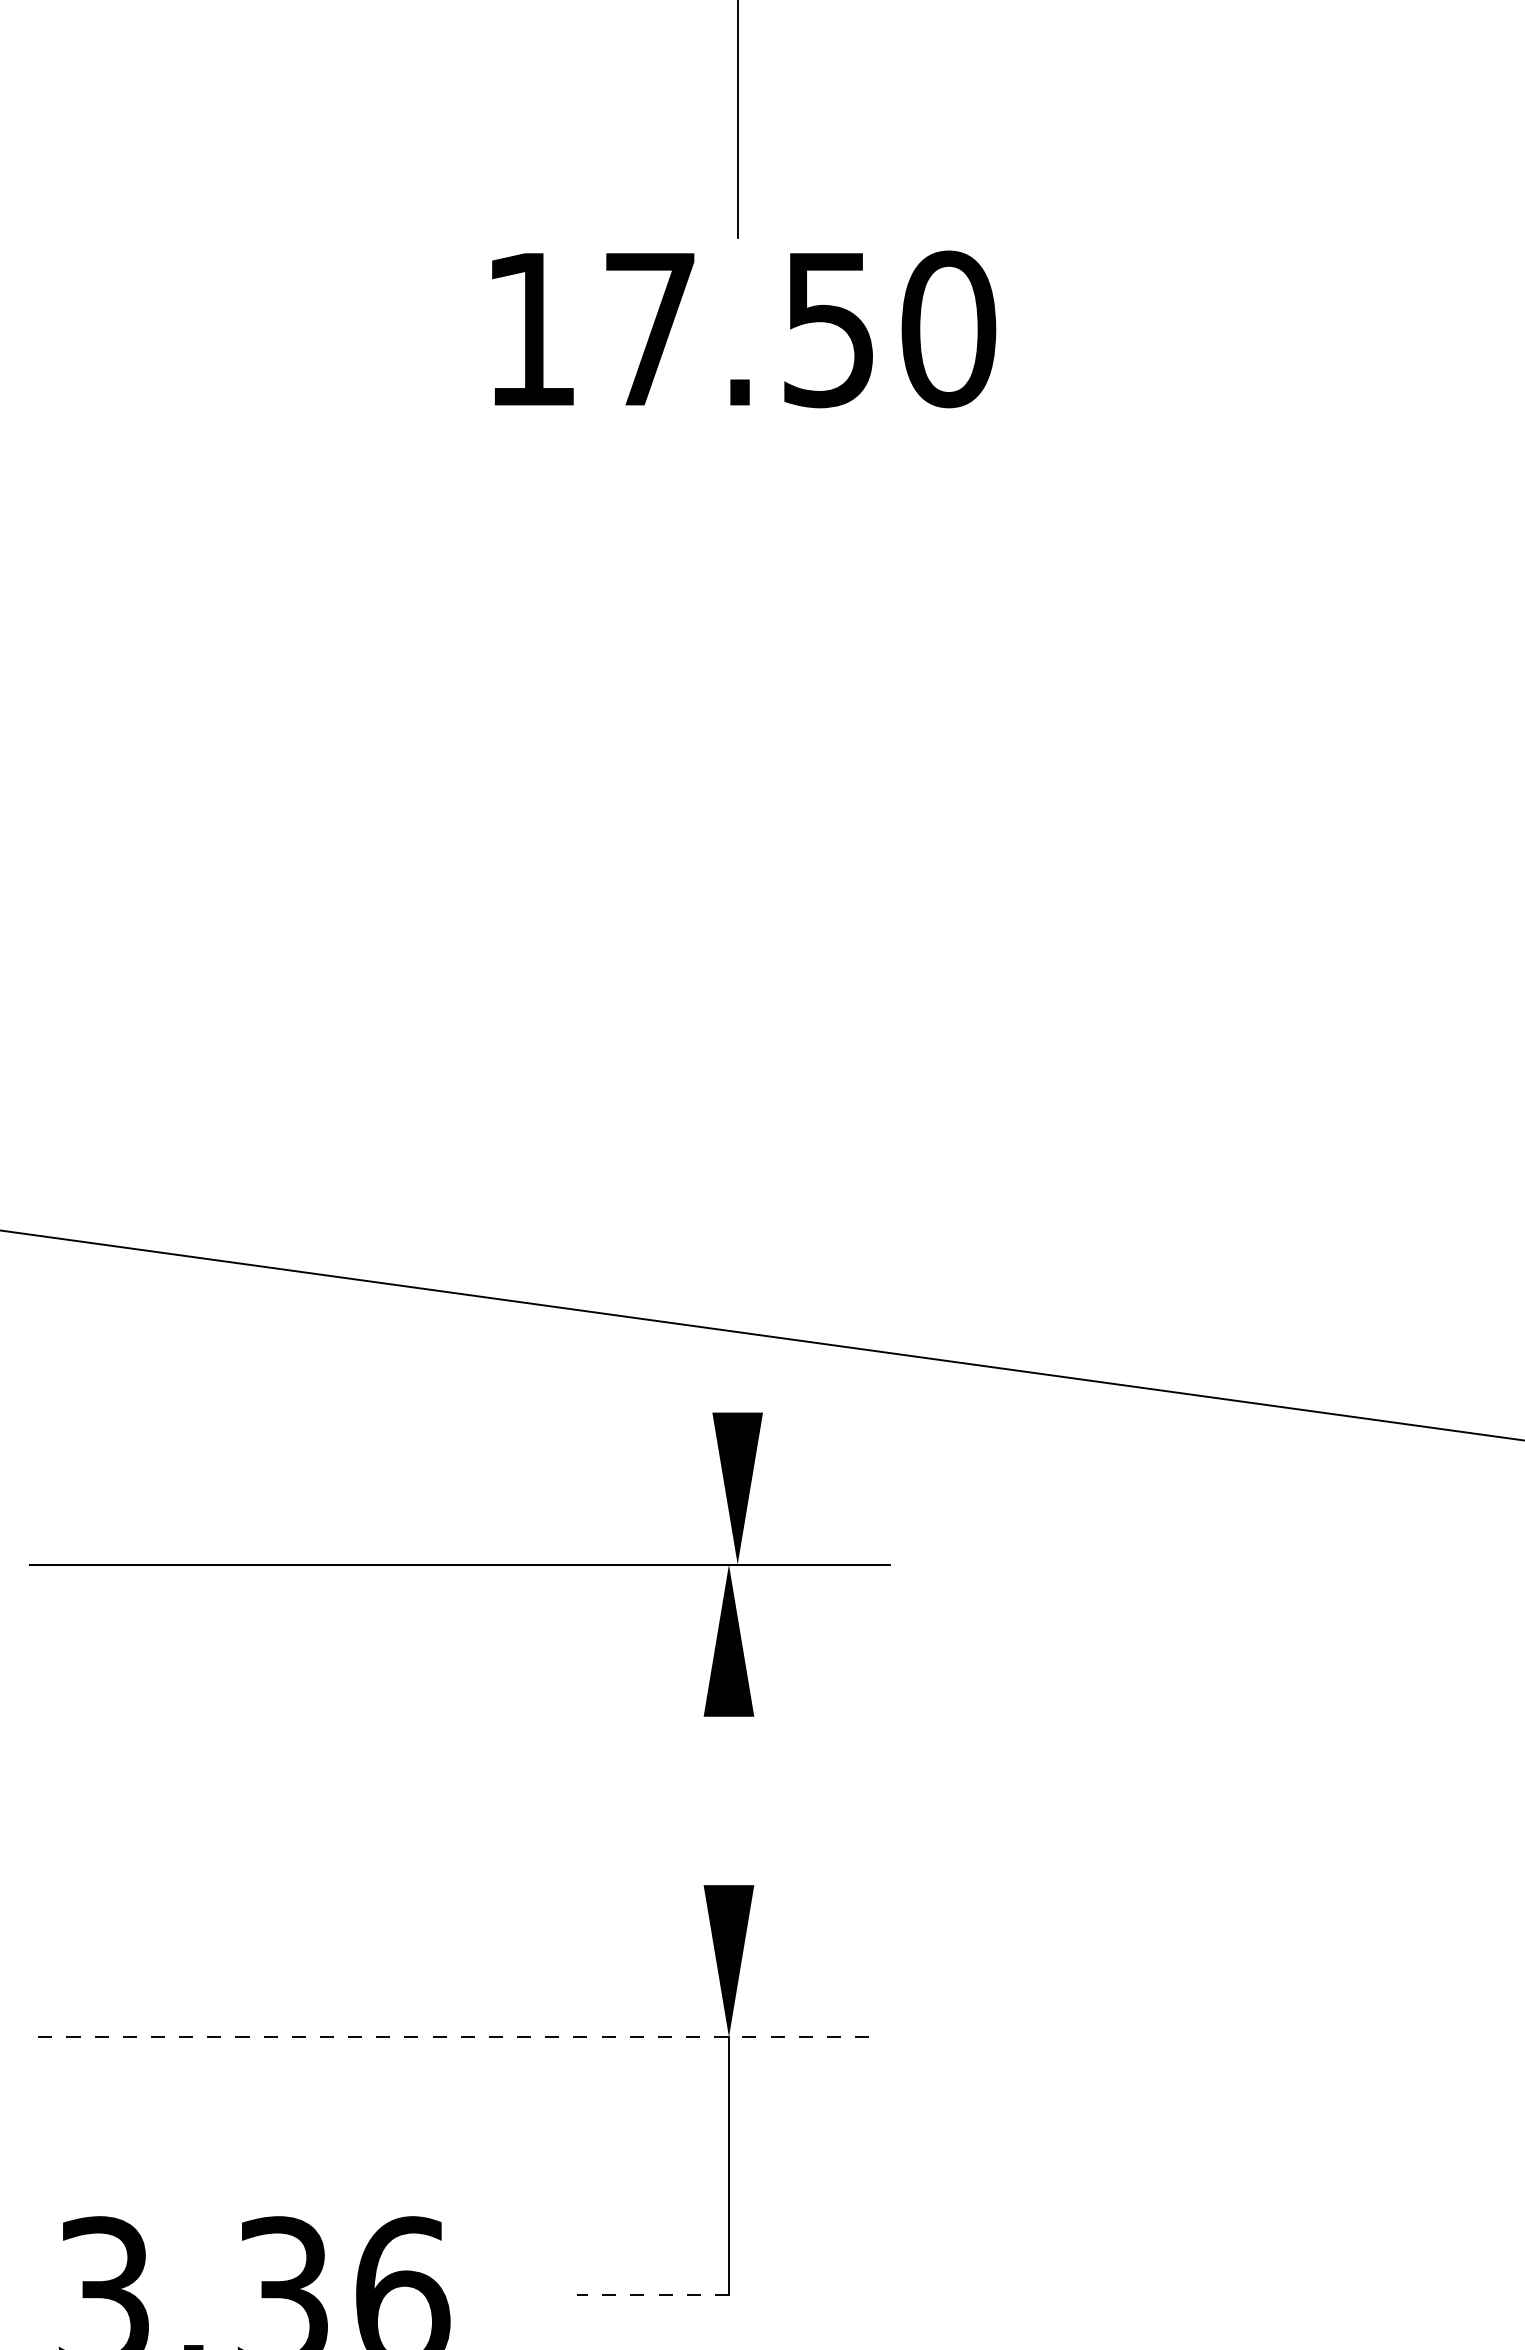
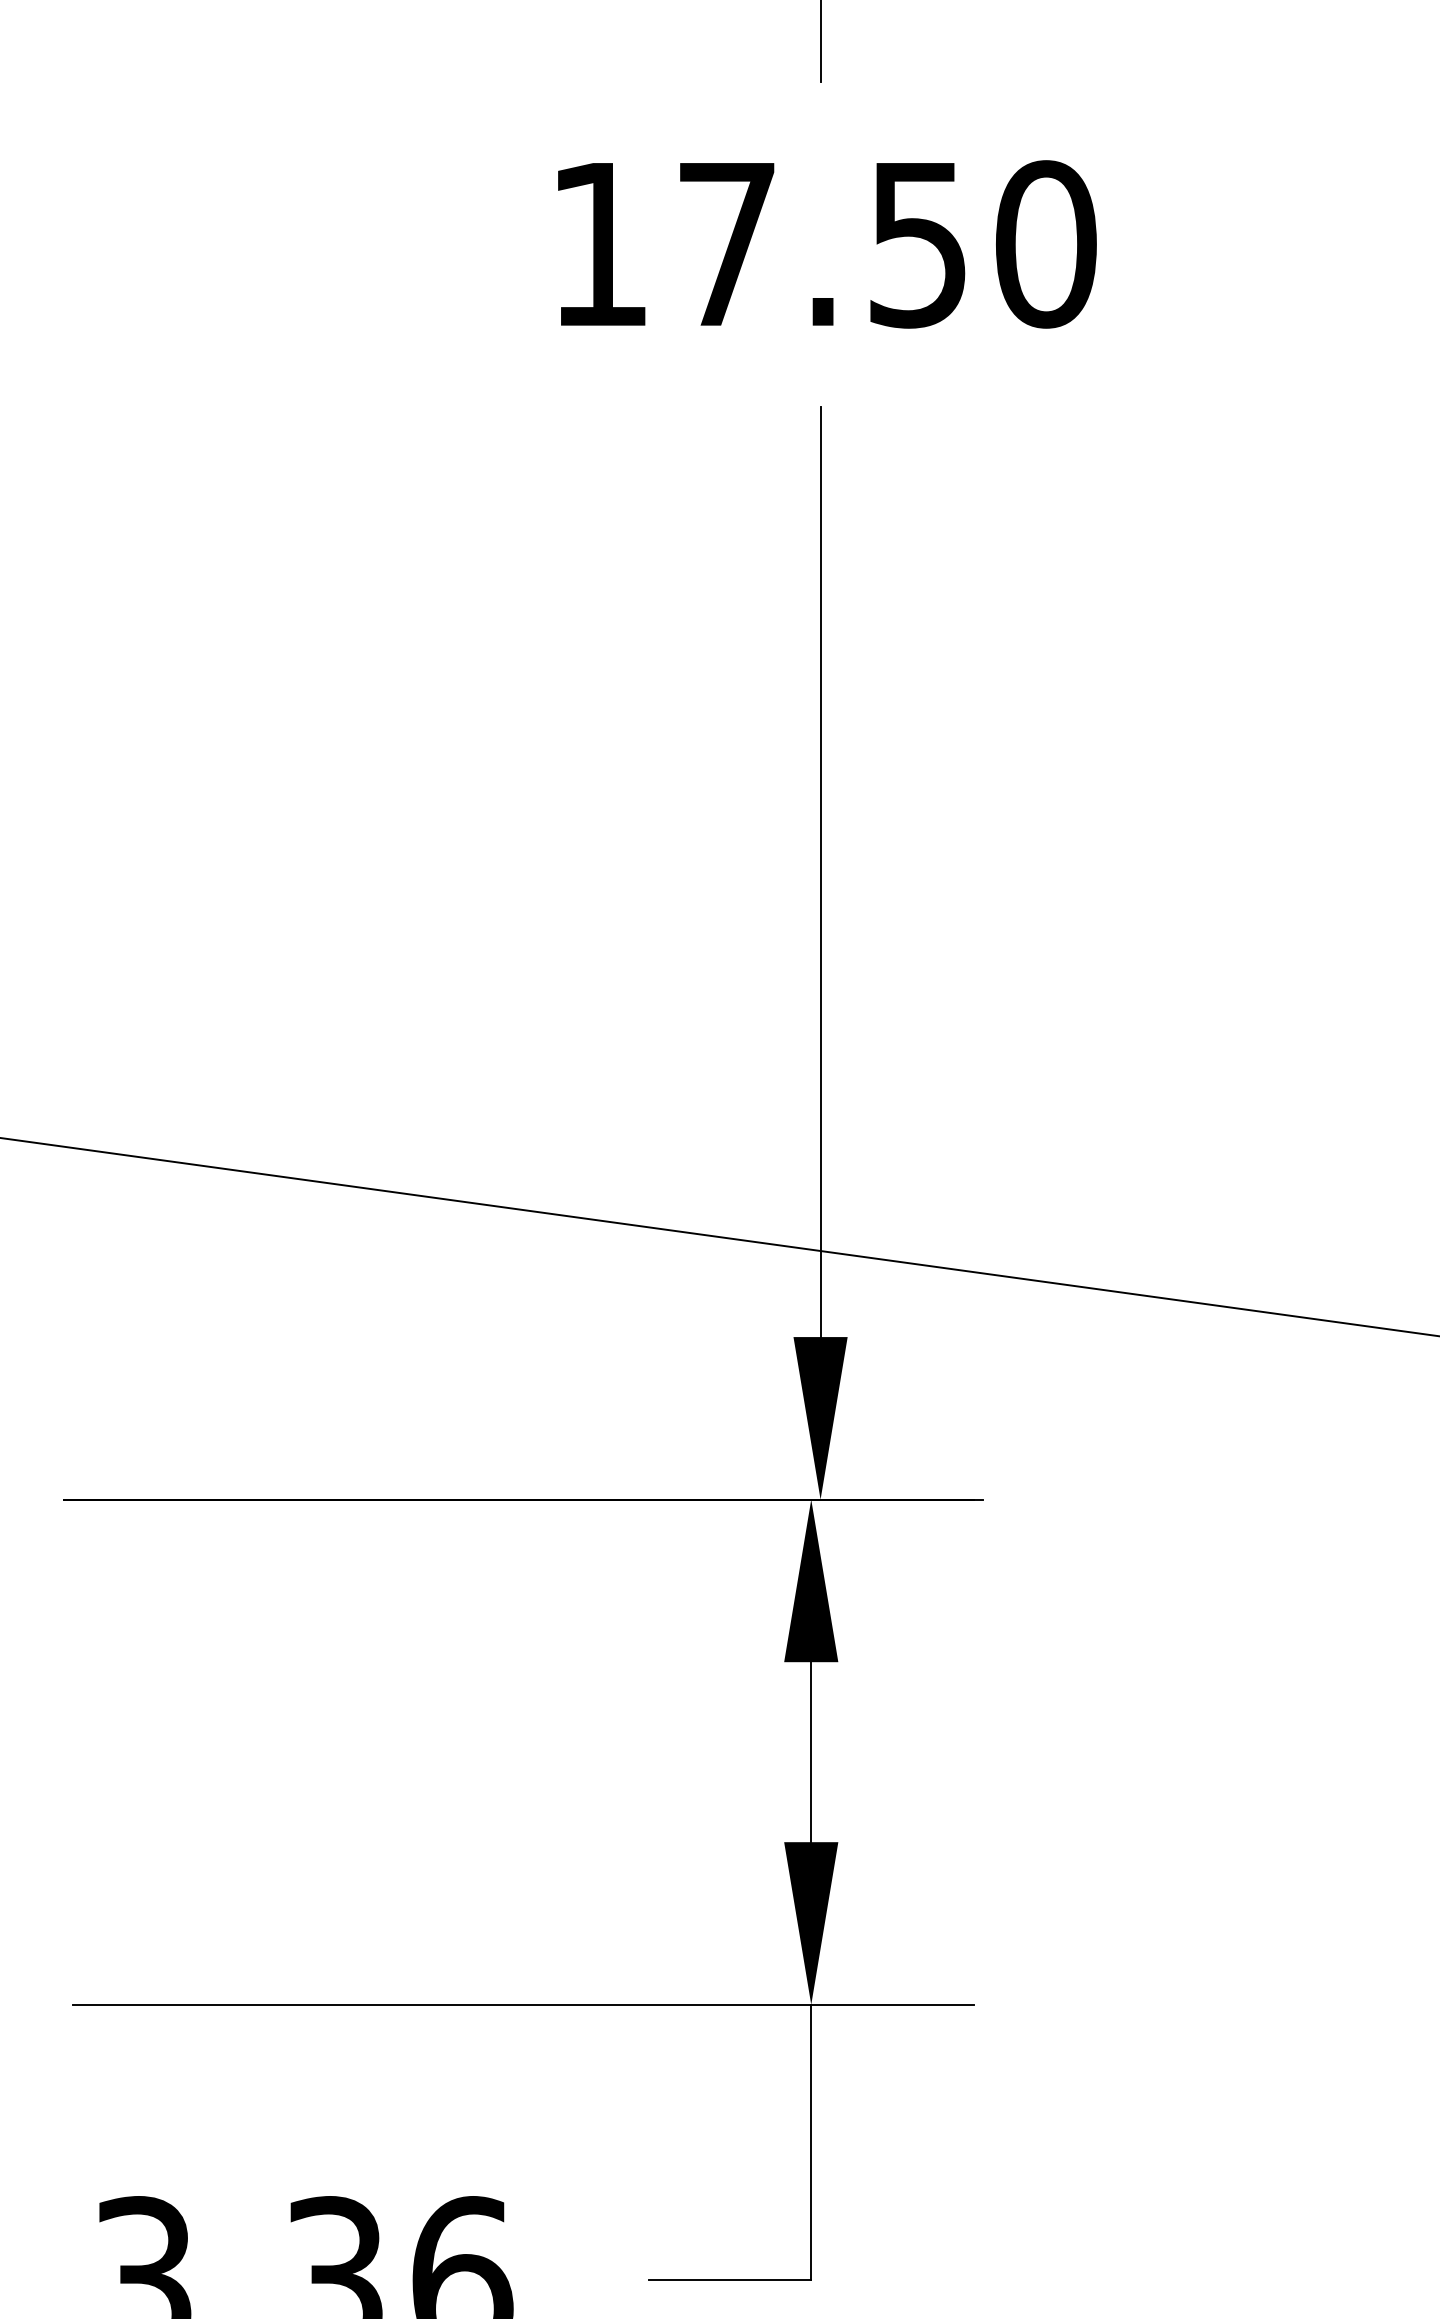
text: (744, 329) -> (827, 244), moved
line: (737, 977) -> (820, 871), added
line: (728, 1800) -> (810, 1751), added
line: (460, 2037) -> (524, 2005), dashed -> solid
line: (652, 2294) -> (729, 2279), dashed -> solid

